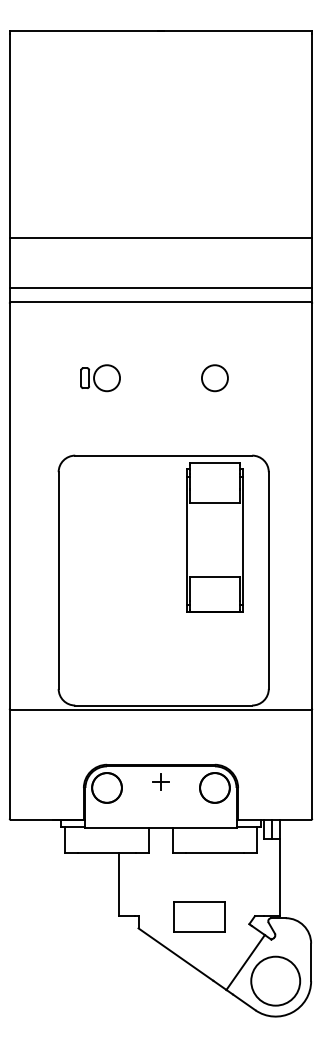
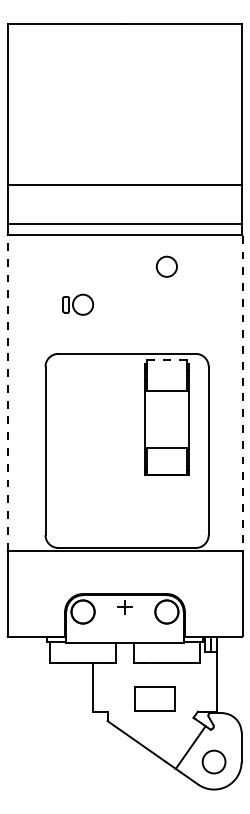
part: (101, 377) -> (78, 304), moved
circle: (214, 377) -> (166, 266), moved
line: (214, 462) -> (166, 359), solid -> dashed
line: (9, 505) -> (7, 392), solid -> dashed
line: (312, 506) -> (242, 393), solid -> dashed
part: (198, 916) -> (154, 698), moved
circle: (276, 981) -> (214, 762), size x0.6

